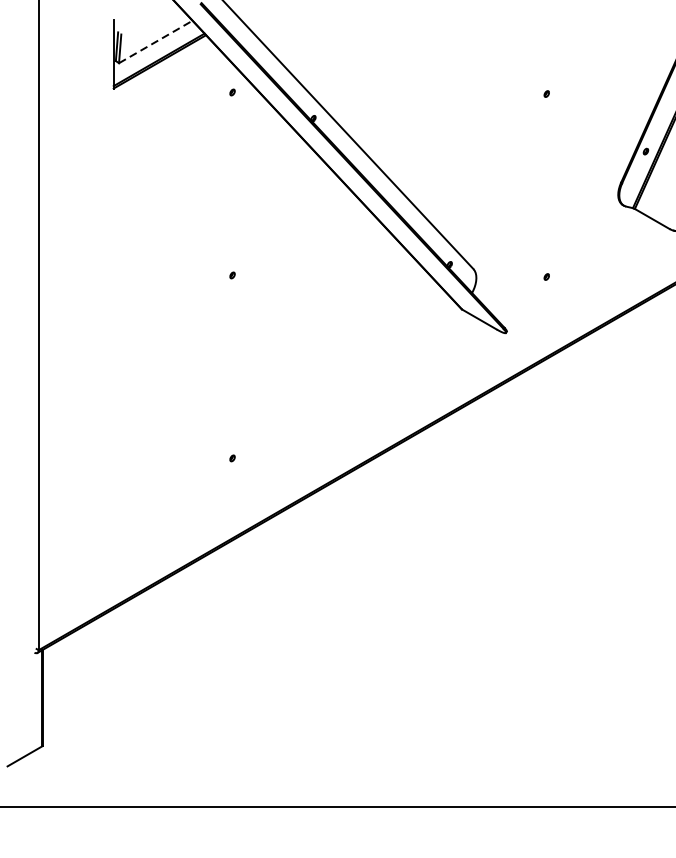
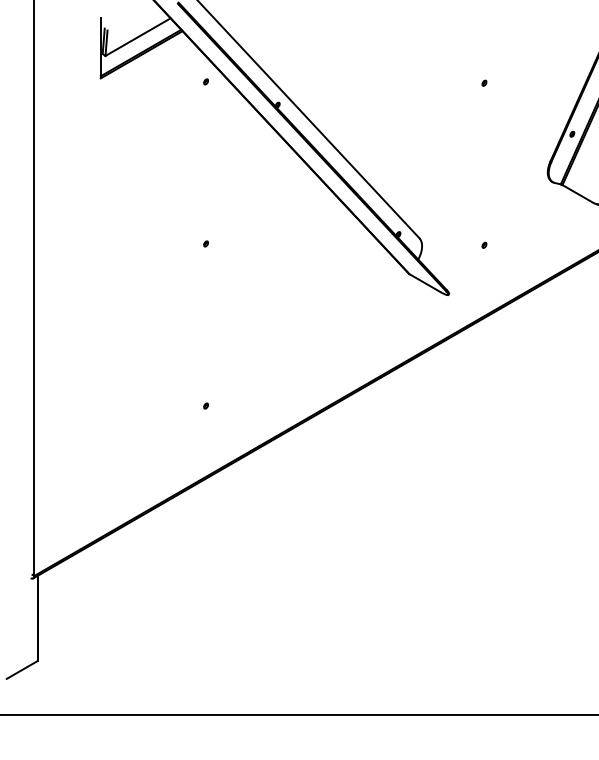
line: (156, 42) -> (138, 37), dashed -> solid

